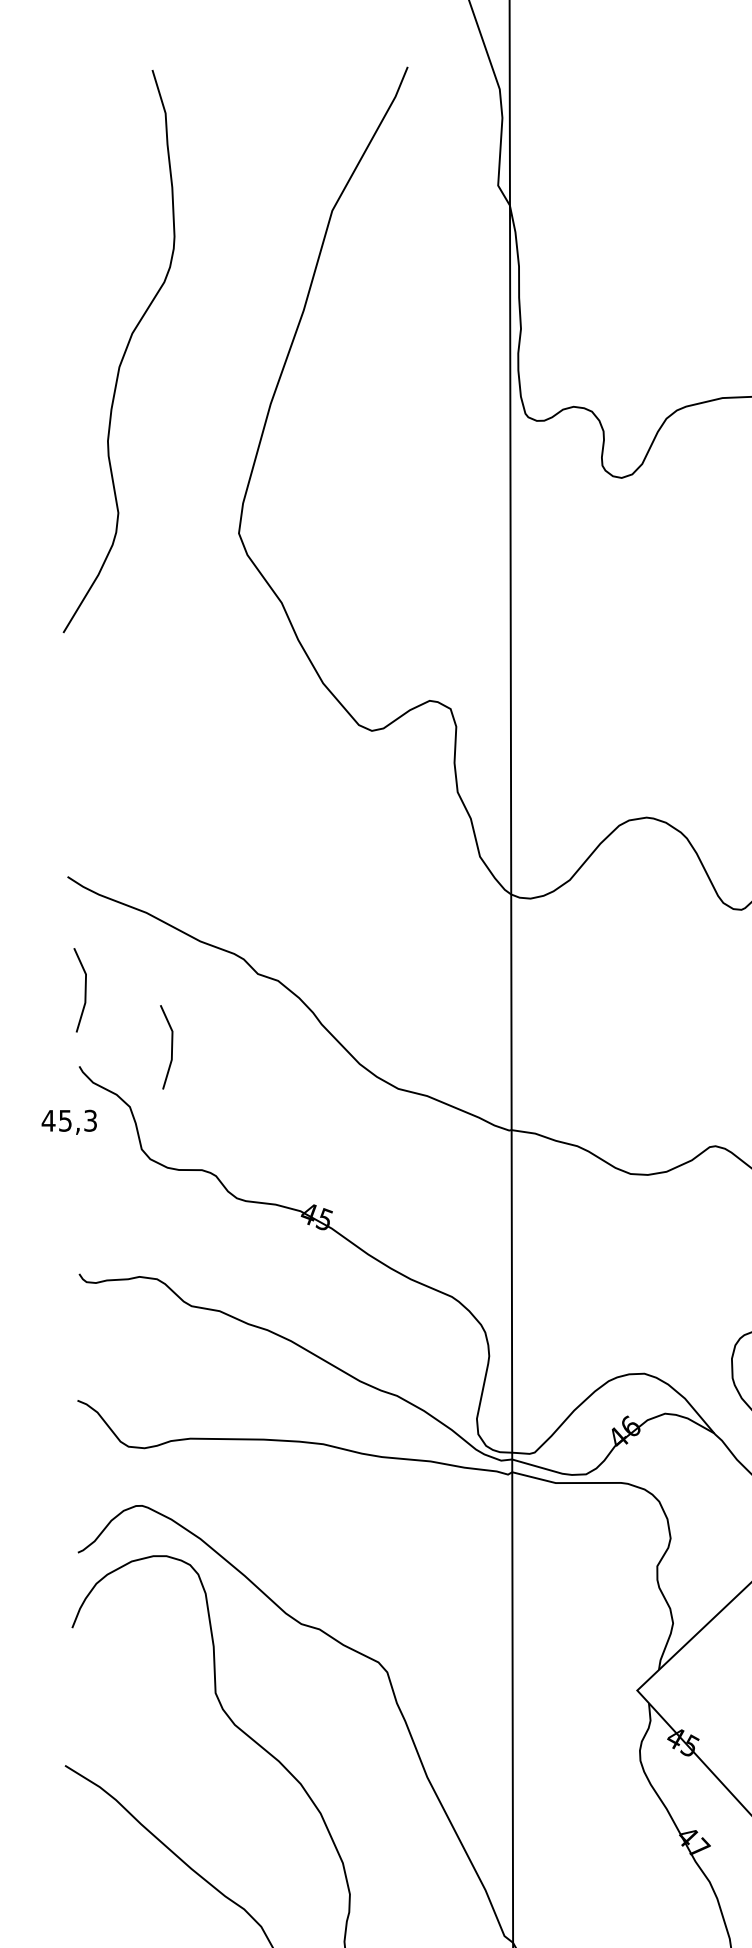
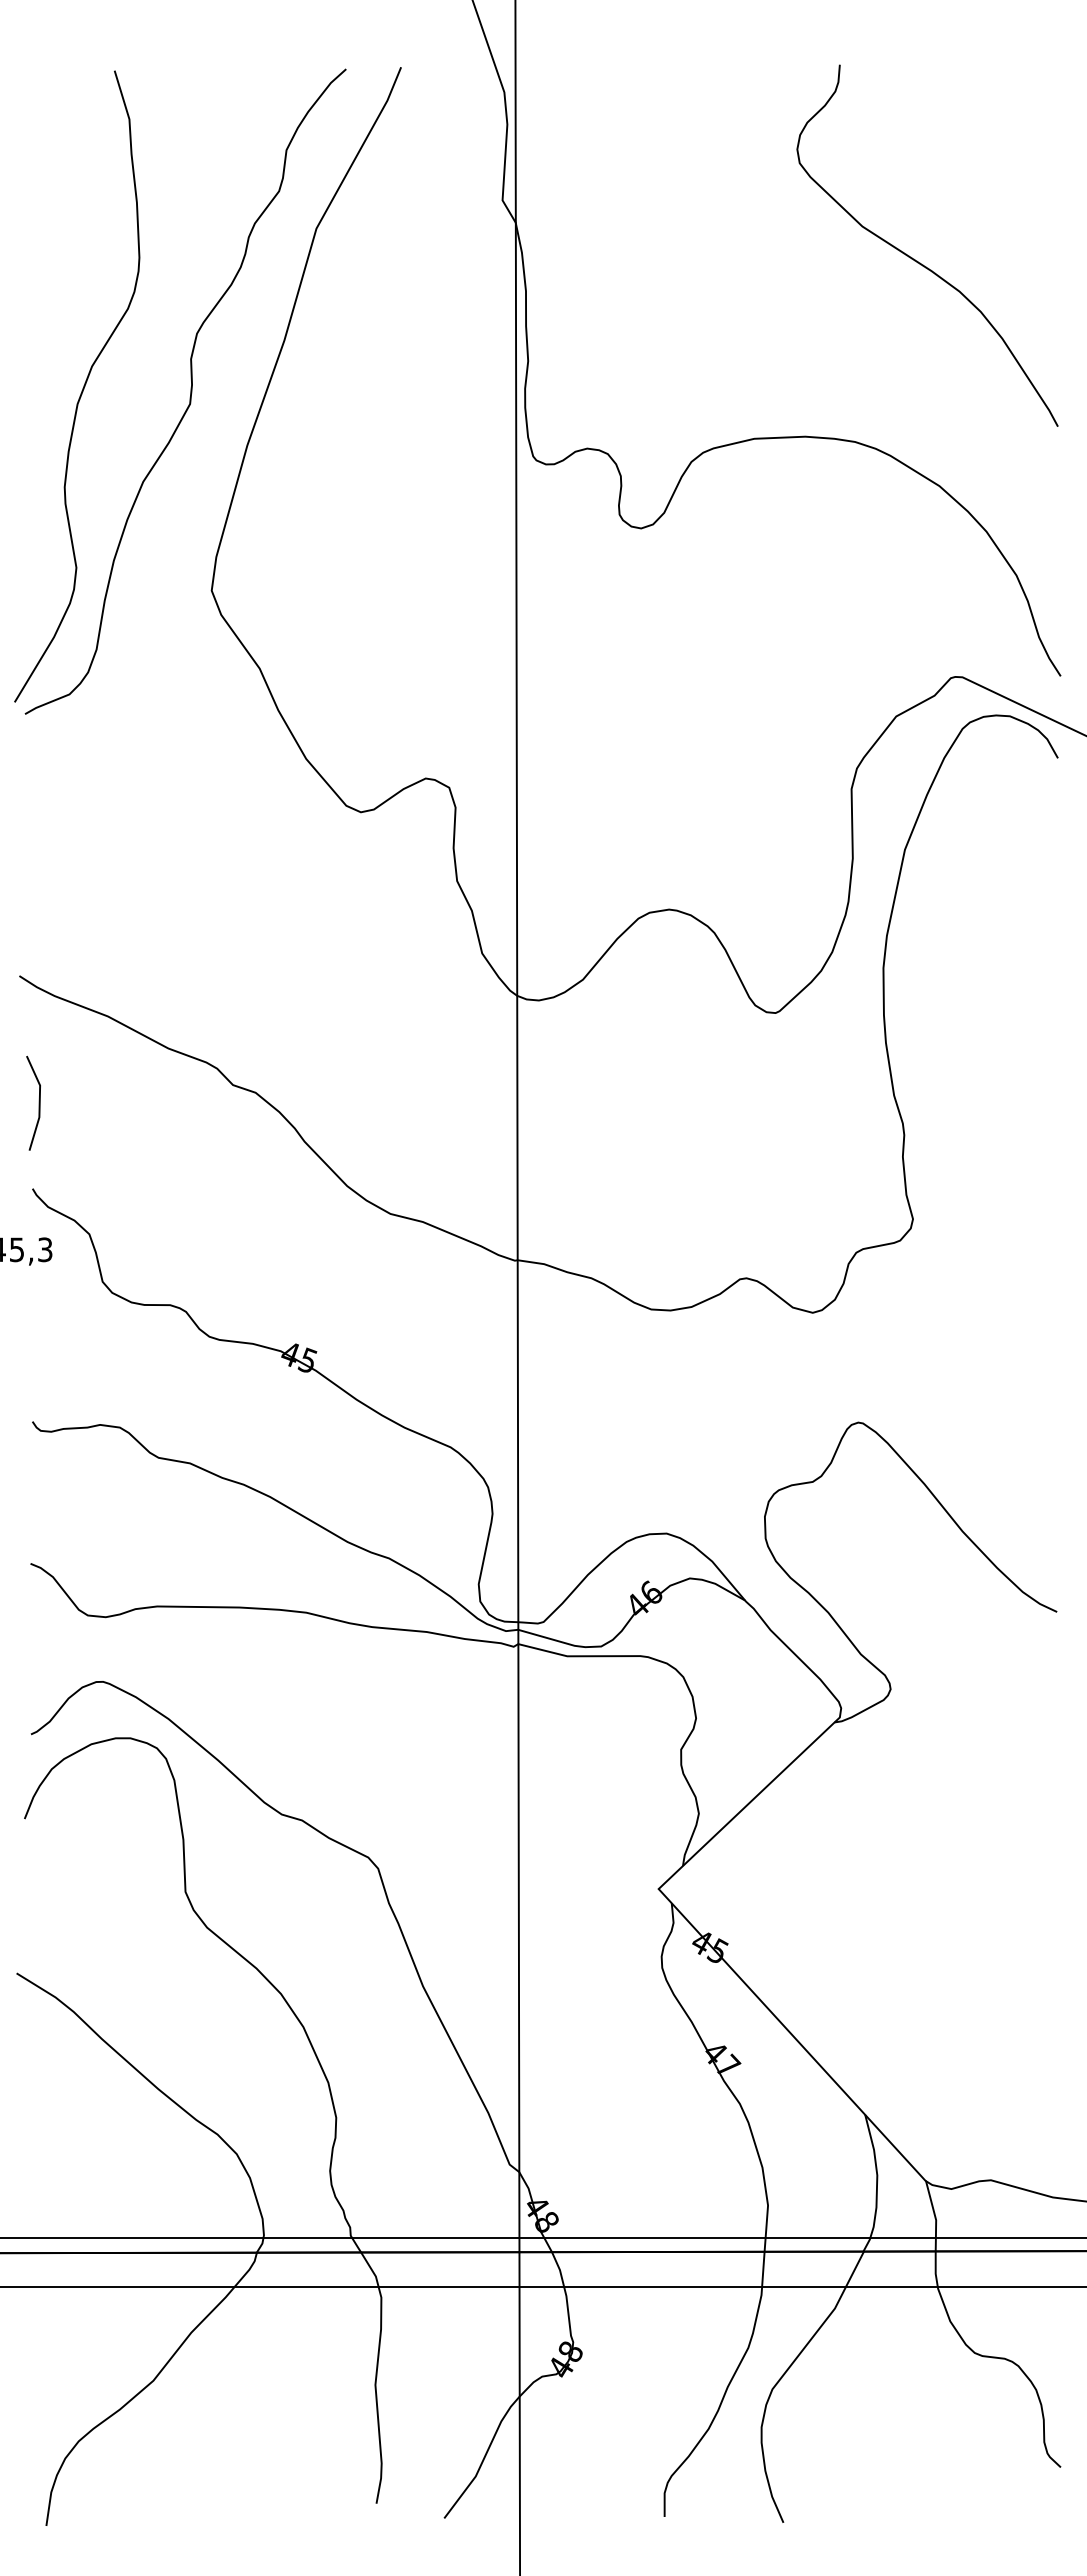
curve: (220, 355) -> (190, 391), added
line: (171, 1047) -> (135, 1167), removed

